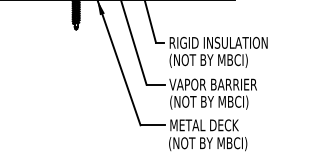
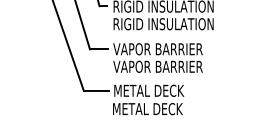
text: (218, 60) -> (163, 24), (NOT BY MBCI) -> RIGID INSULATION
text: (212, 102) -> (157, 67), (NOT BY MBCI) -> VAPOR BARRIER
text: (208, 144) -> (153, 110), (NOT BY MBCI) -> METAL DECK

